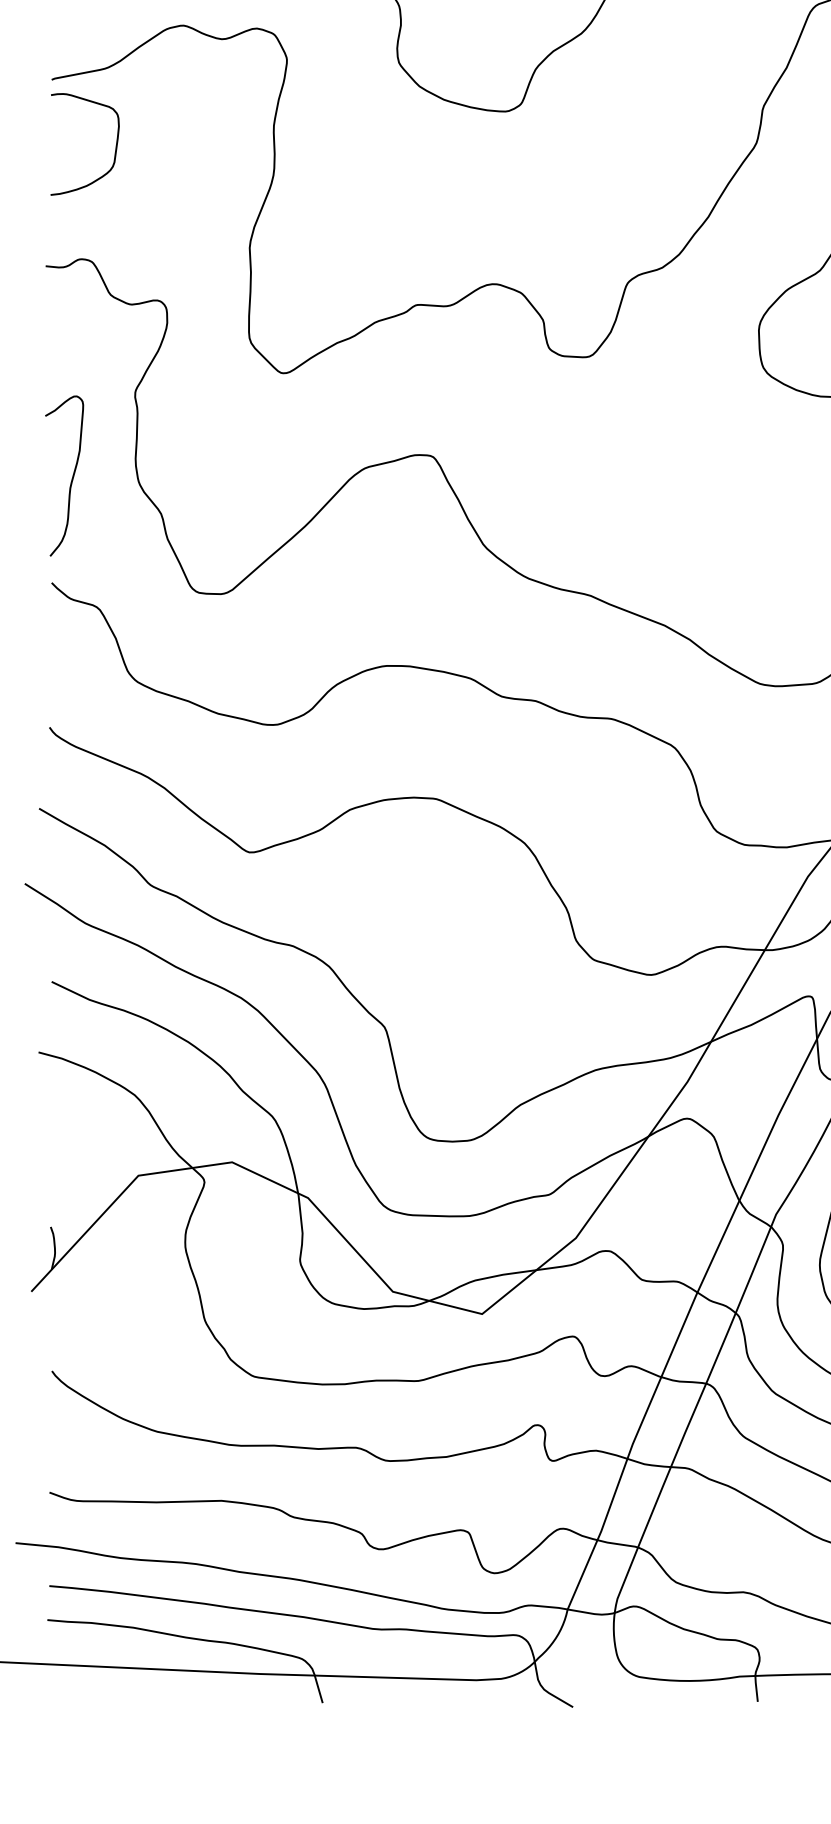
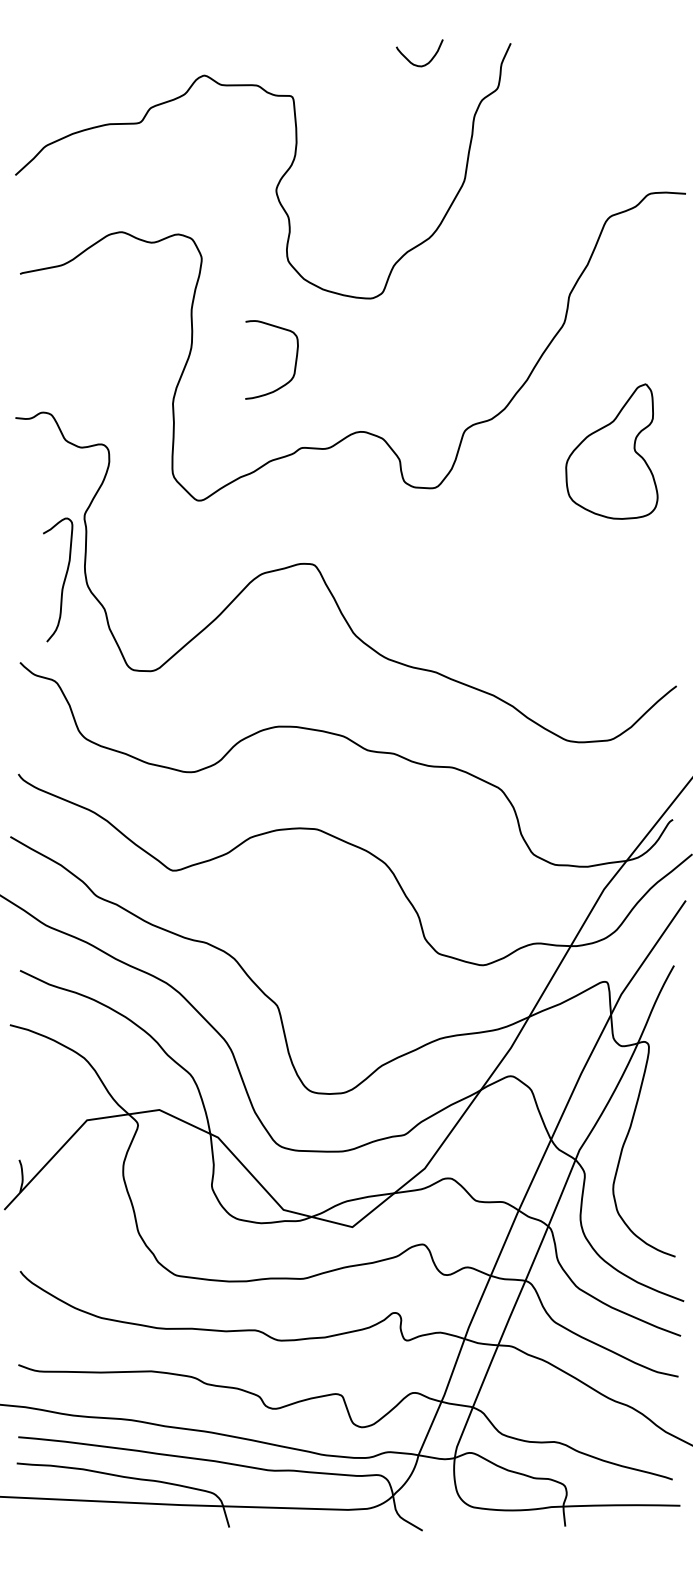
curve: (114, 150) -> (294, 364), moved
curve: (71, 476) -> (63, 580), moved

